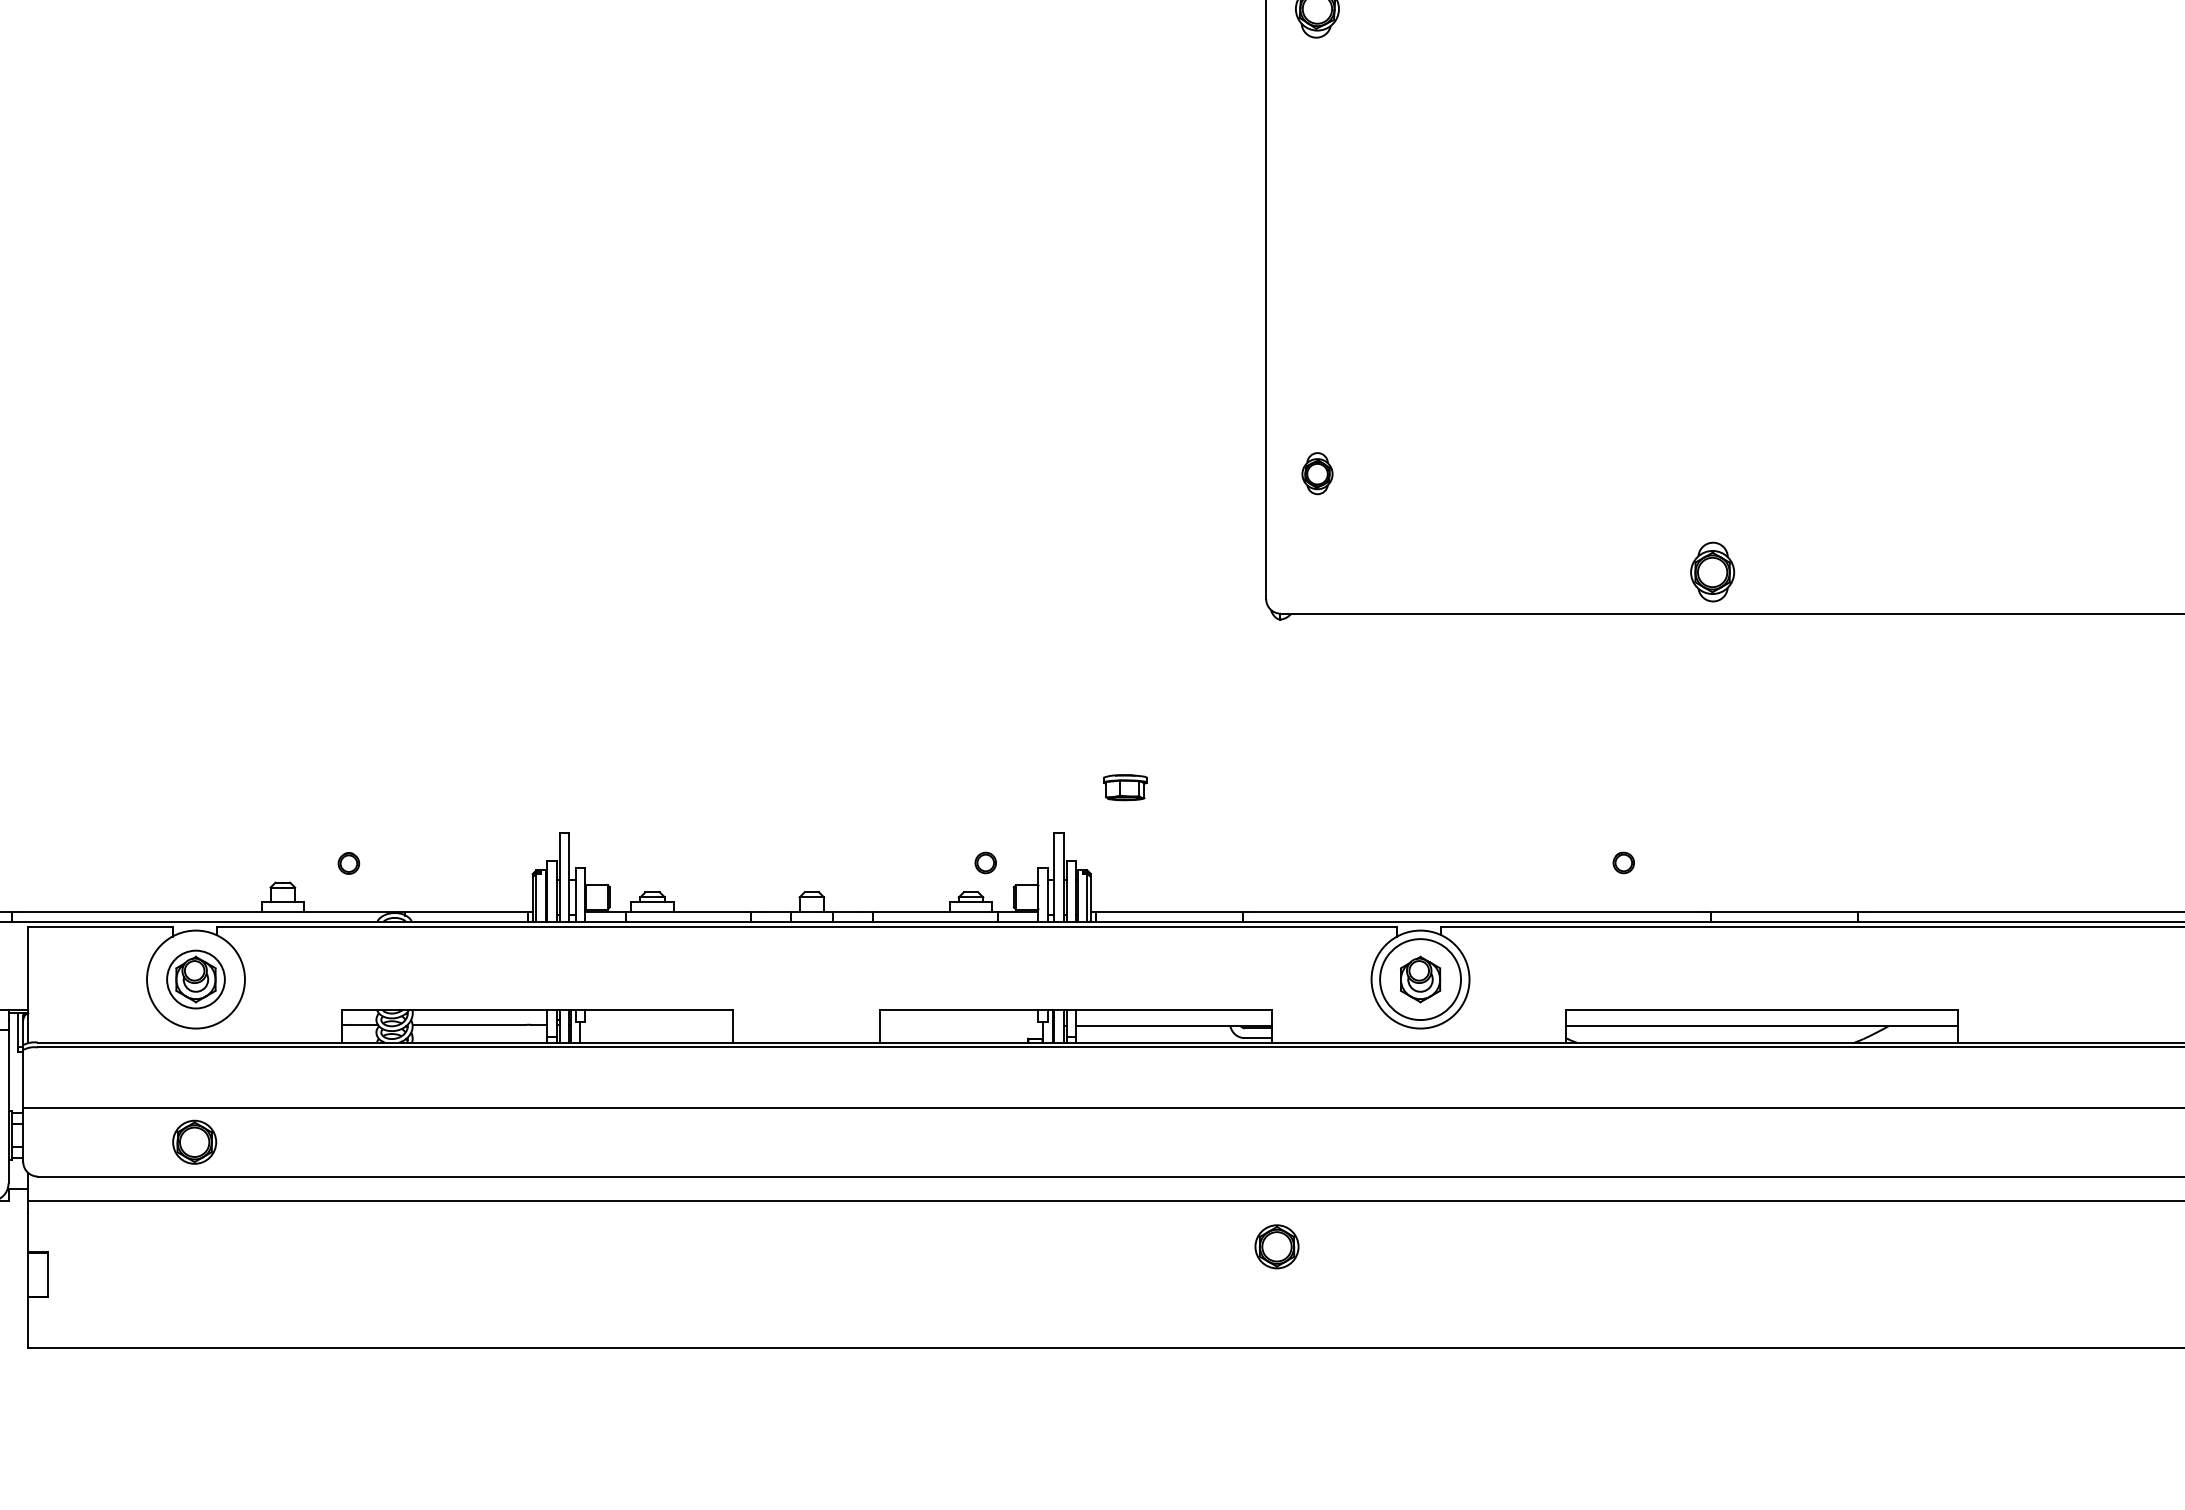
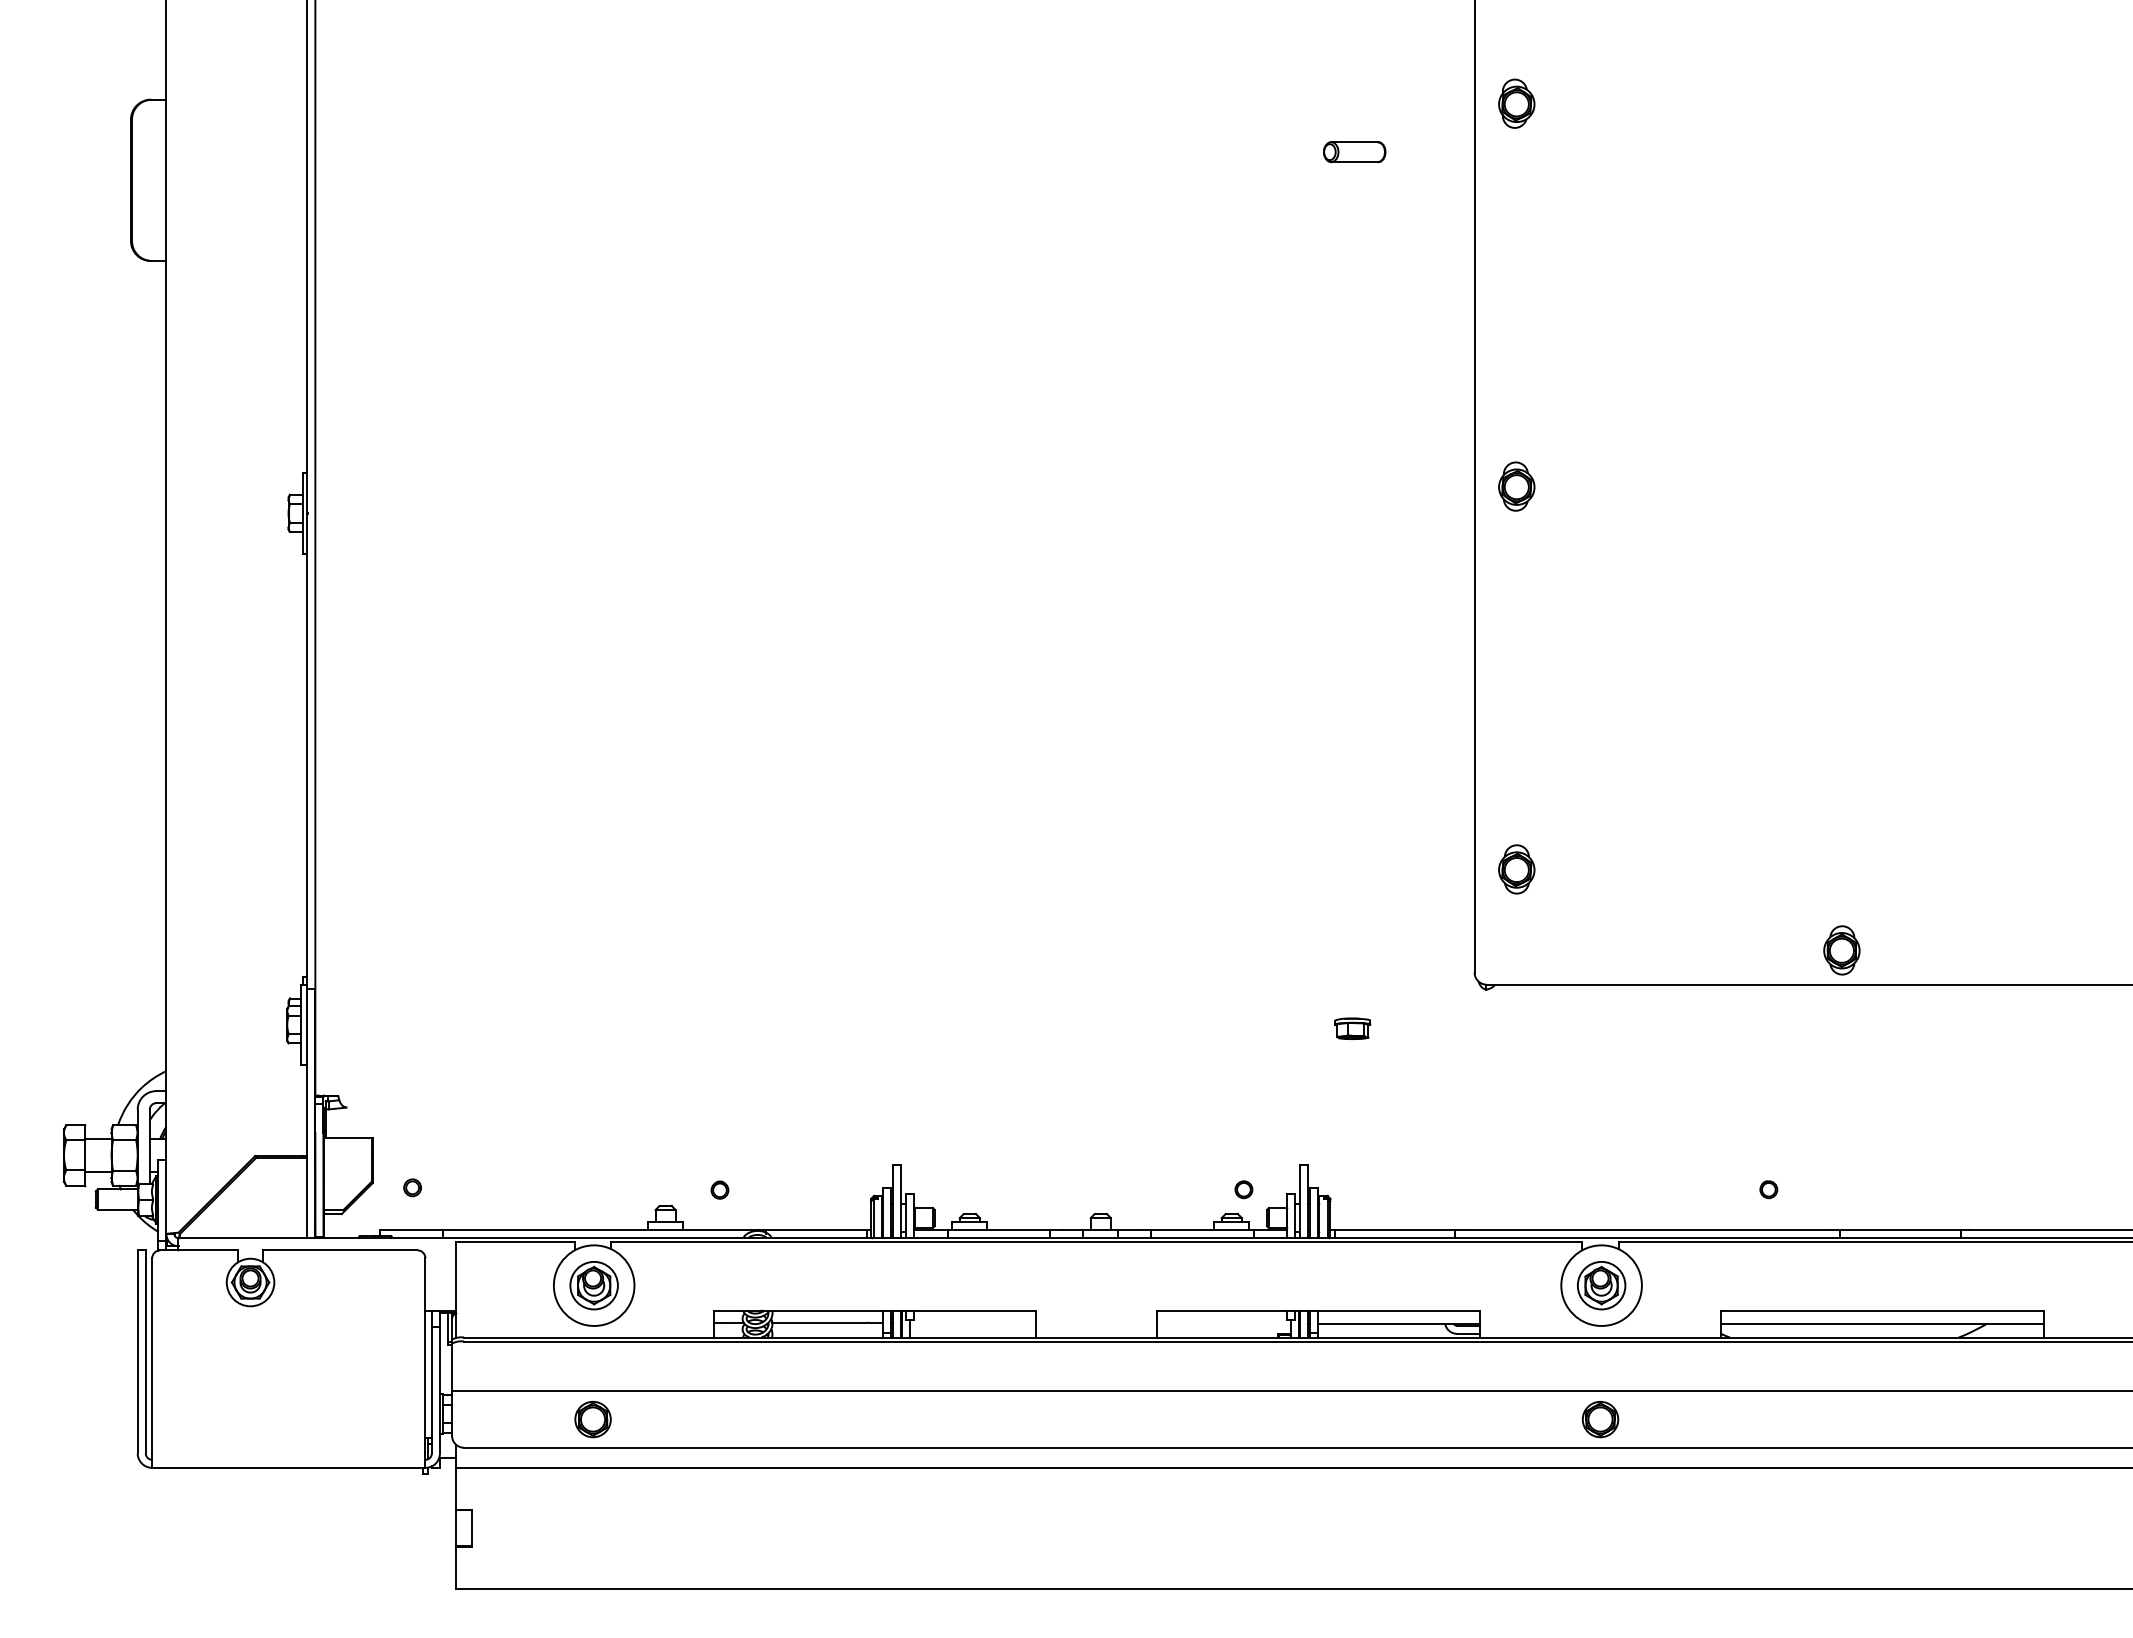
part: (1317, 473) -> (1516, 869), size x1.43
part: (1125, 787) -> (1352, 1028), moved
circle: (1420, 979) -> (1601, 1285), size x0.71
part: (1276, 1246) -> (1600, 1419), moved

